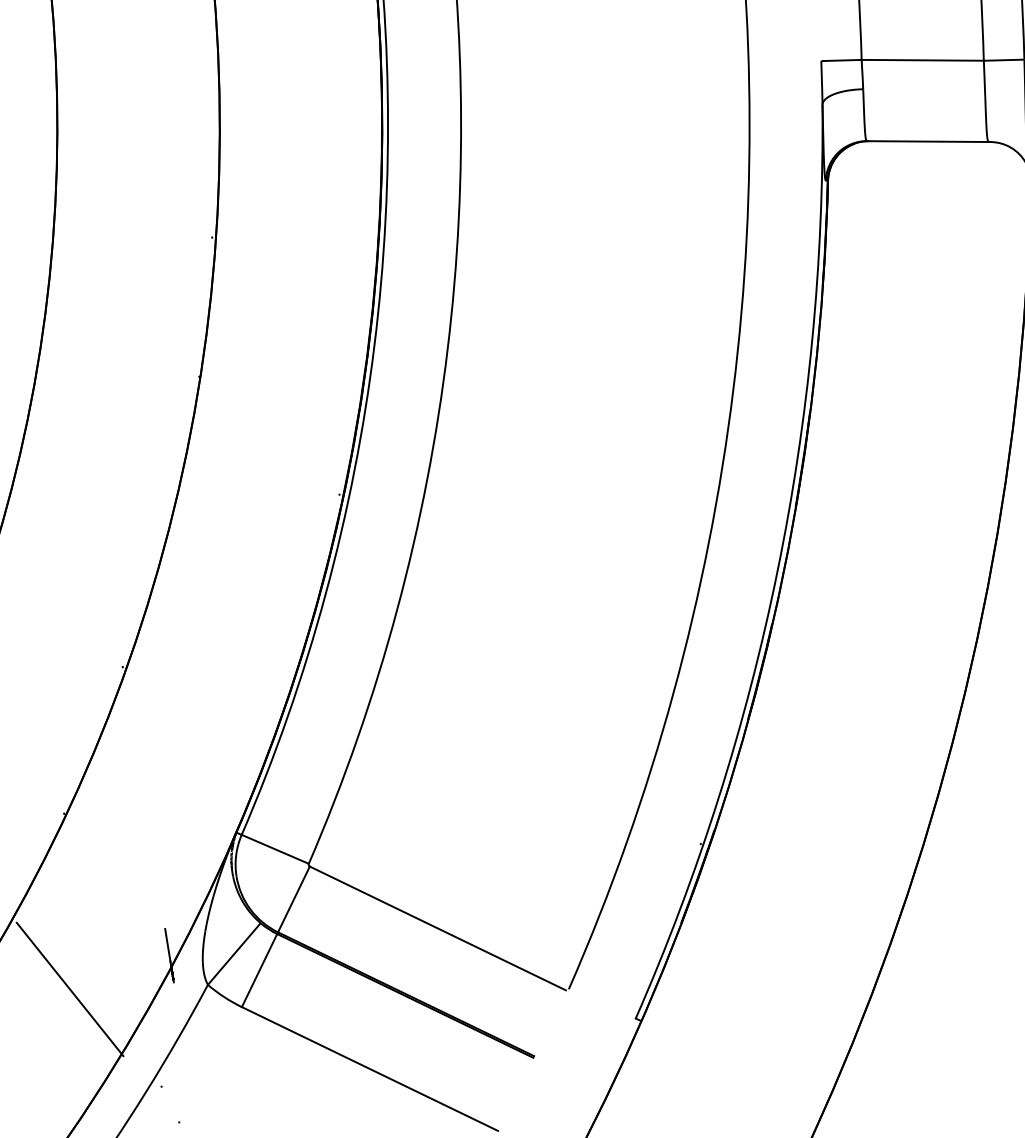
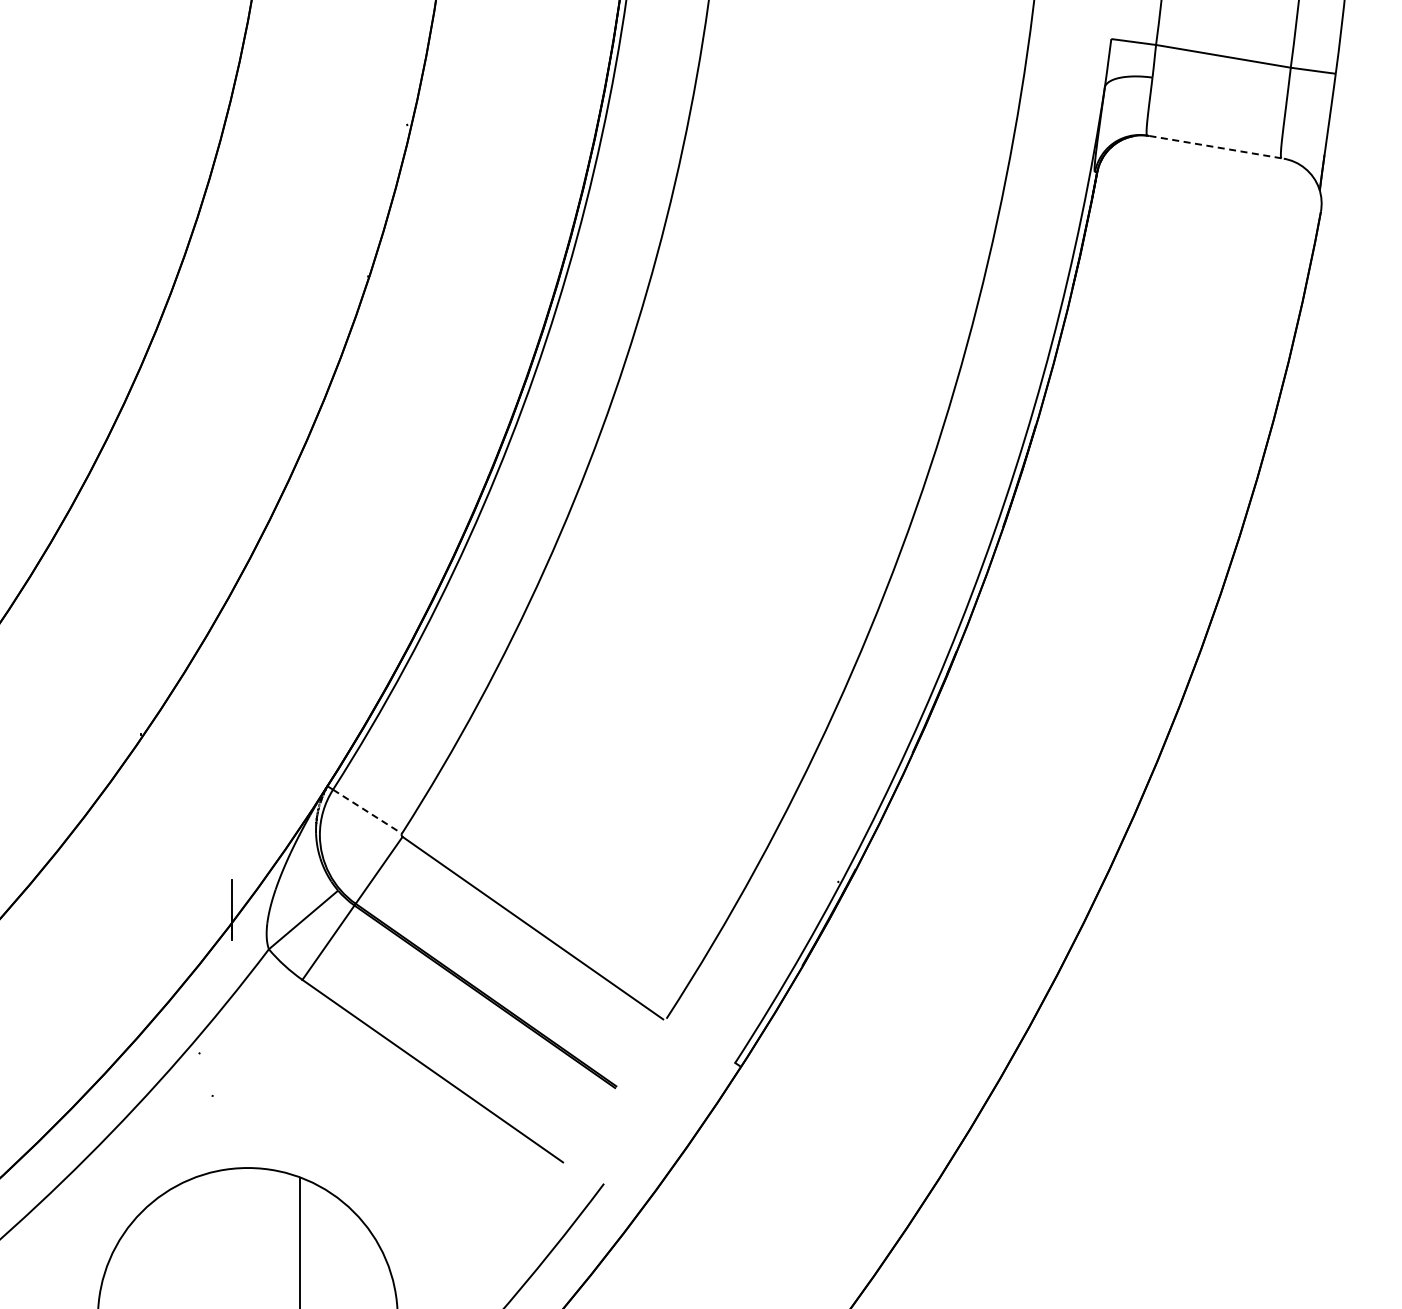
line: (930, 141) -> (1217, 147), solid -> dashed
line: (275, 849) -> (367, 811), solid -> dashed
line: (69, 989) -> (115, 929), removed

